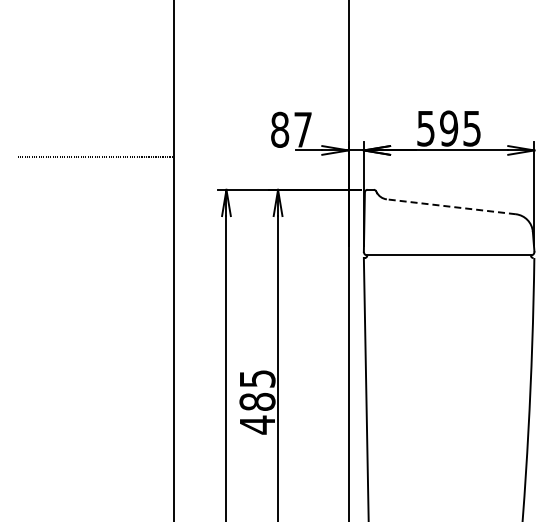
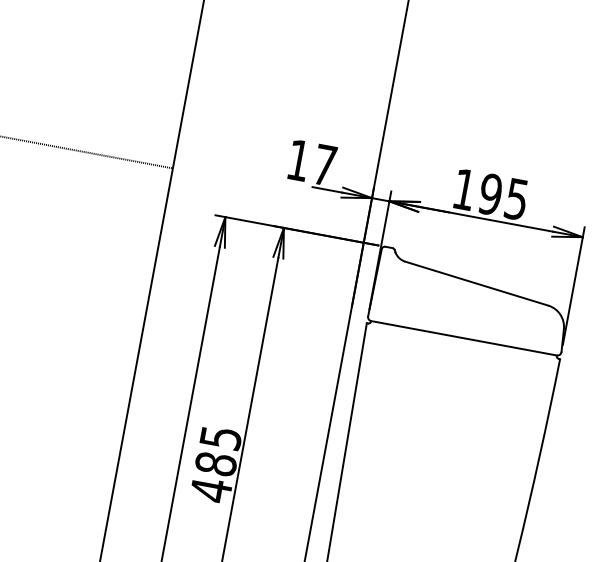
text: (425, 128) -> (463, 189), 595 -> 195
text: (280, 129) -> (299, 160), 87 -> 17
line: (451, 206) -> (477, 283), dashed -> solid

